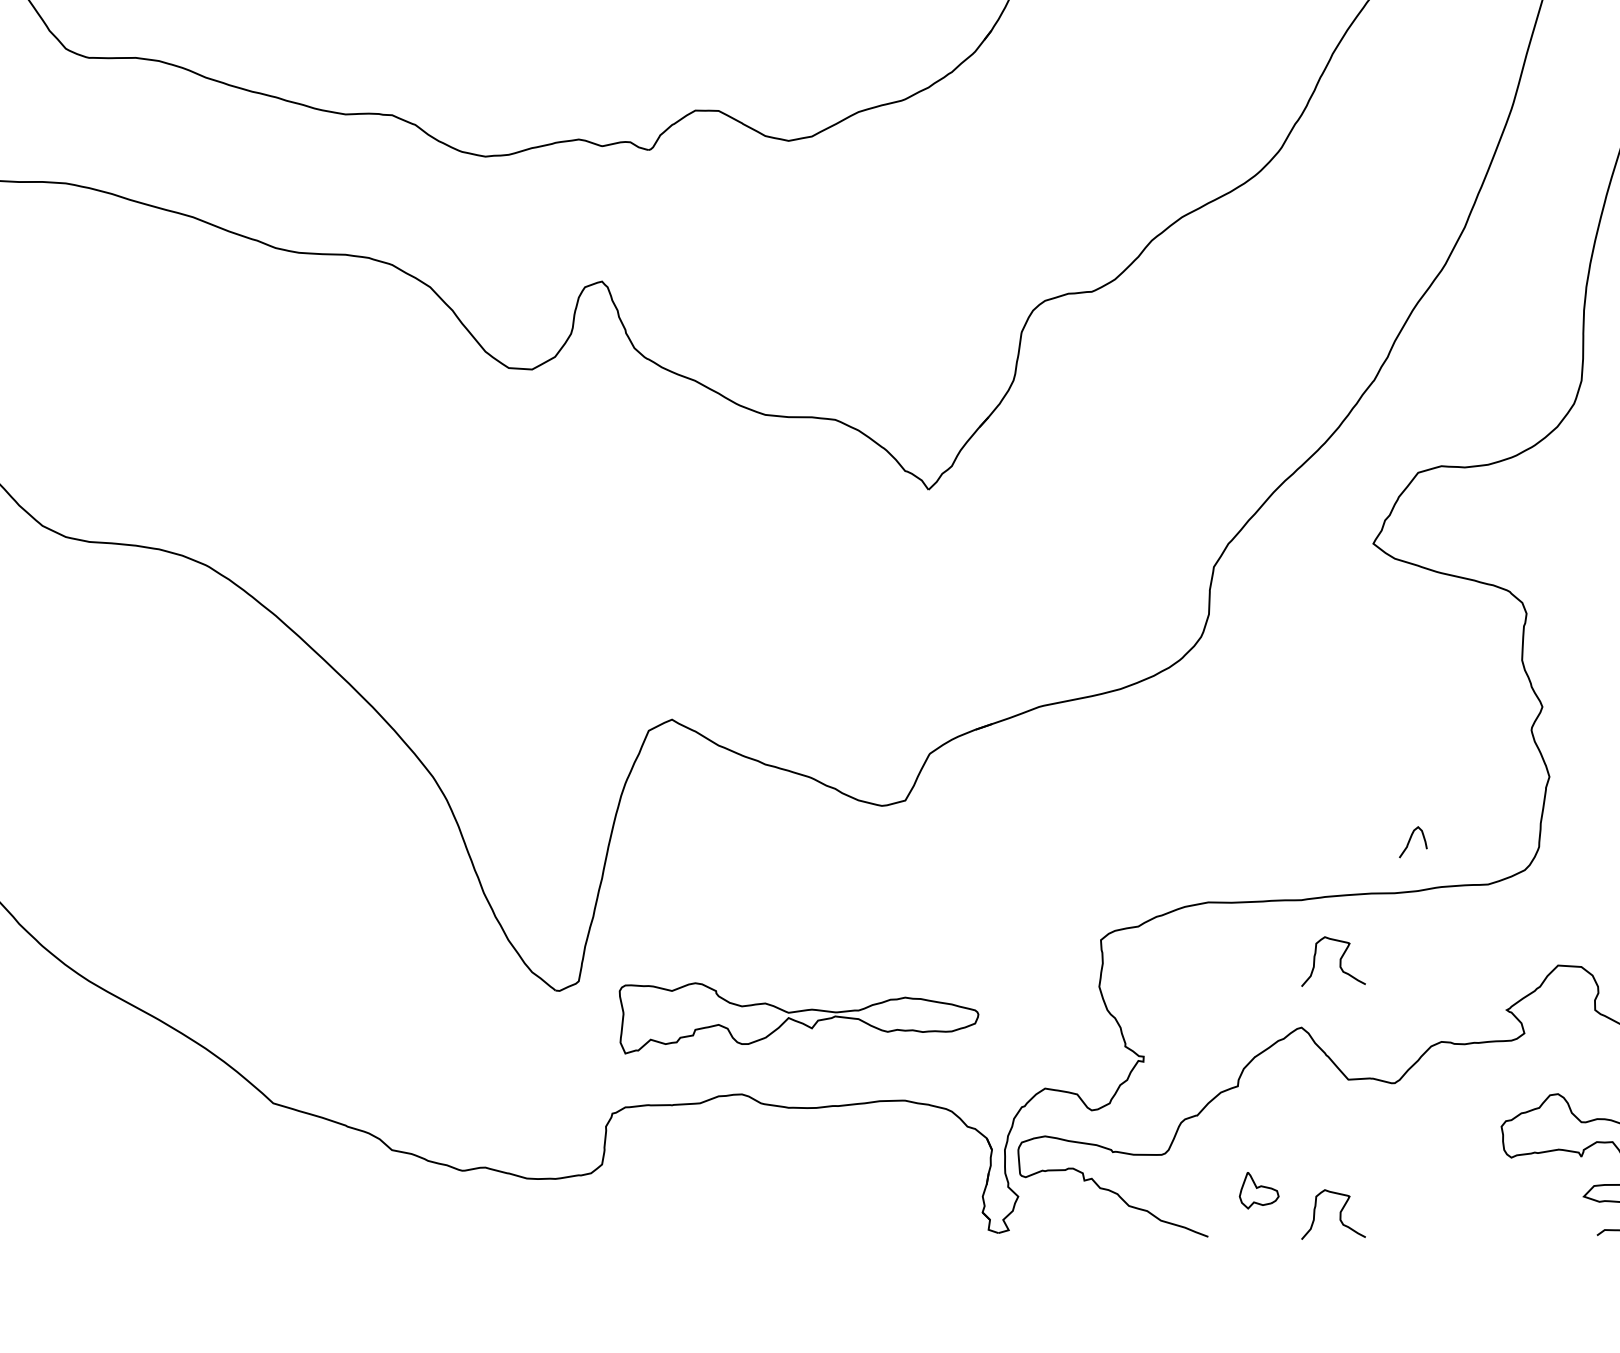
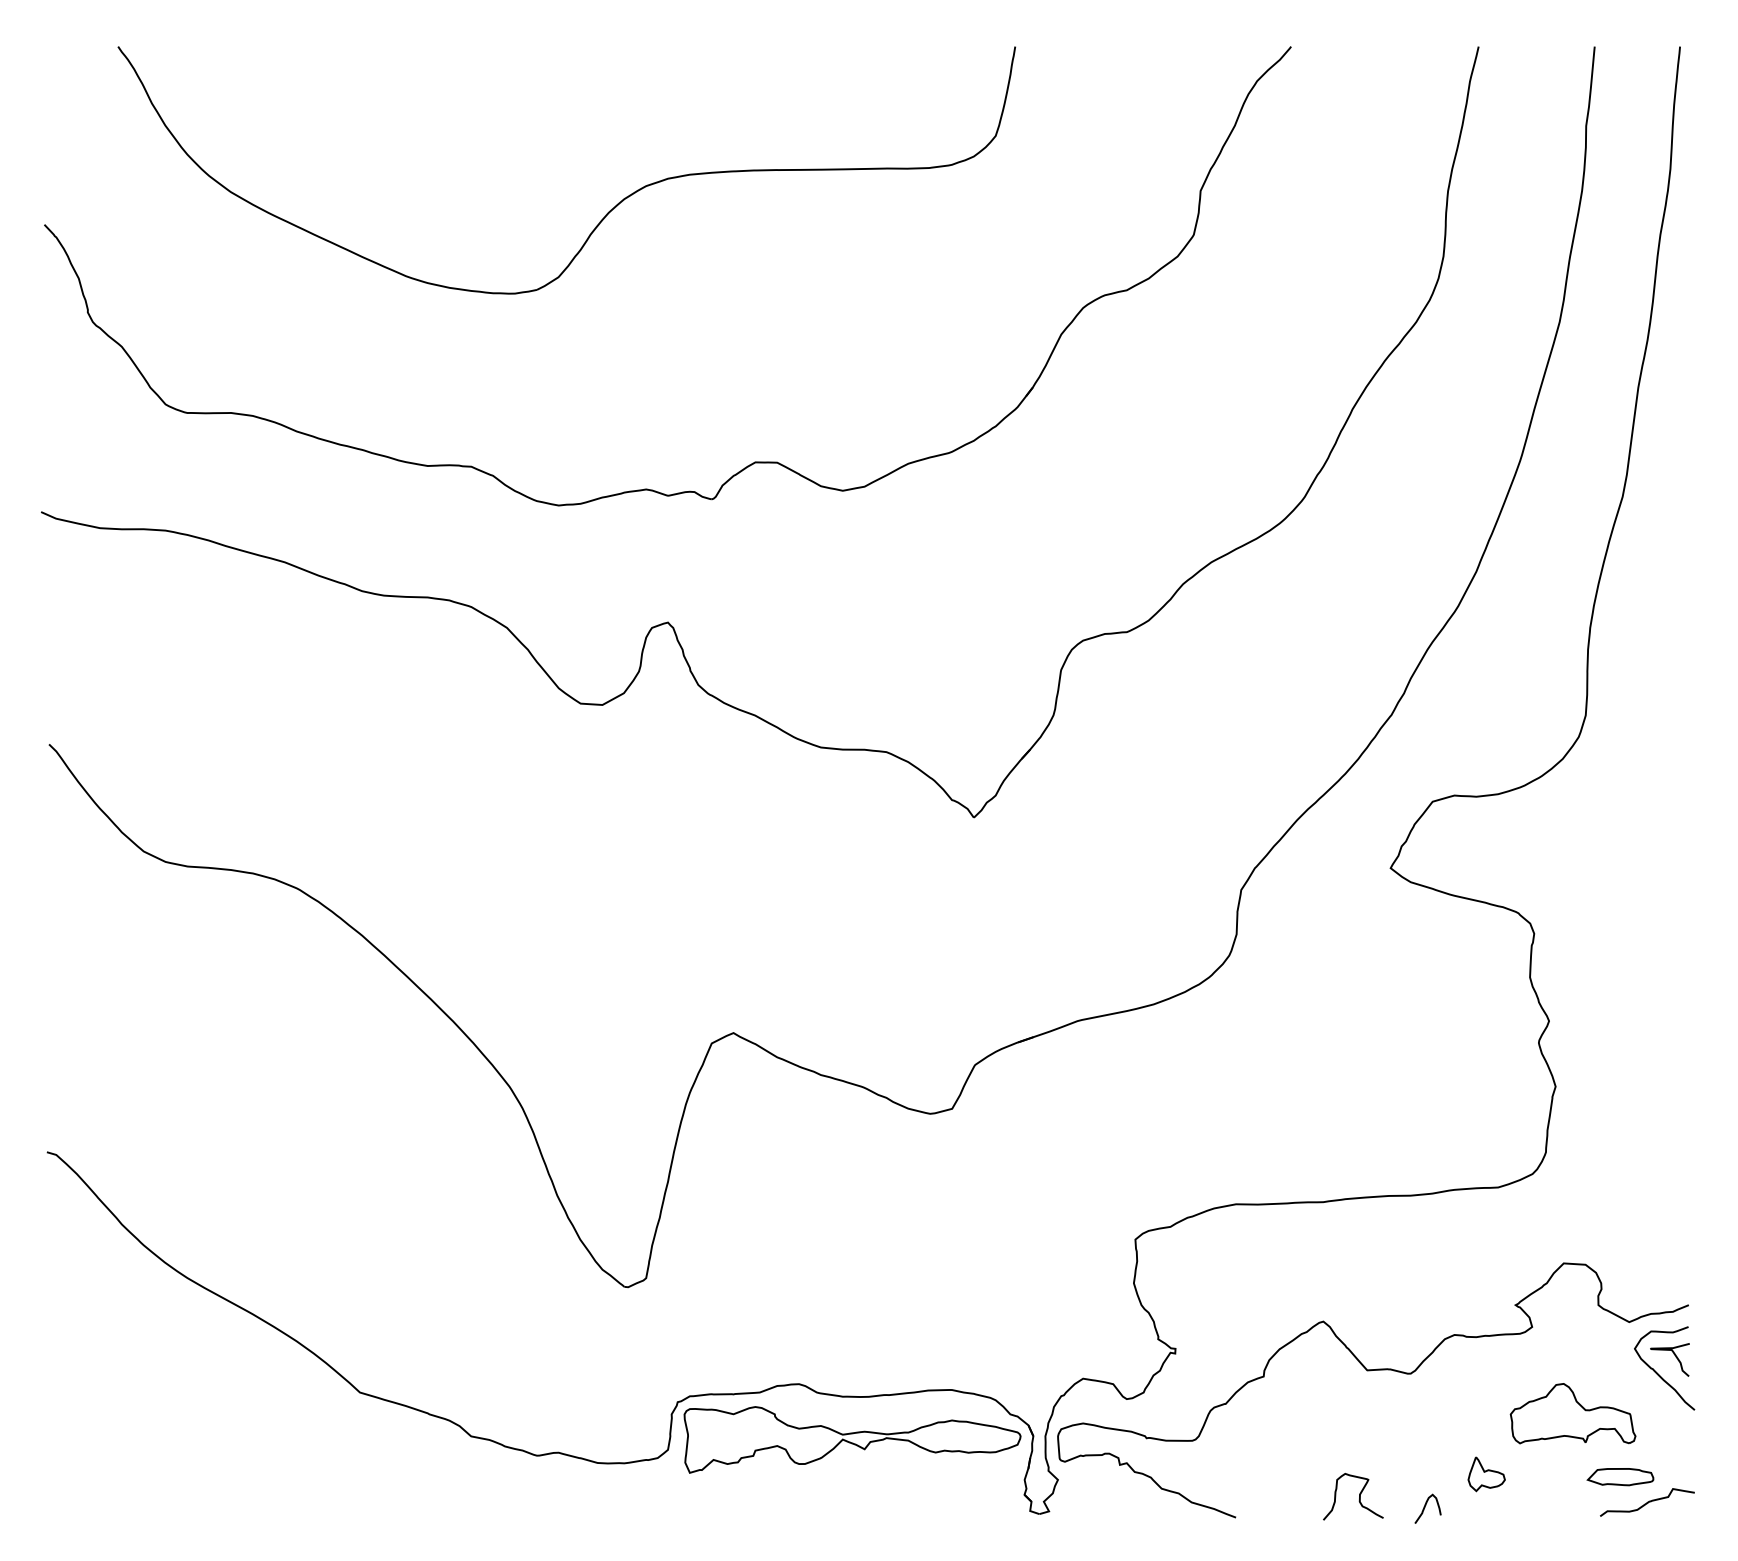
curve: (1410, 840) -> (1425, 1507), moved
curve: (1340, 961) -> (1359, 1259), removed
part: (798, 1017) -> (852, 1439), moved
part: (1259, 1190) -> (1486, 1474), moved

